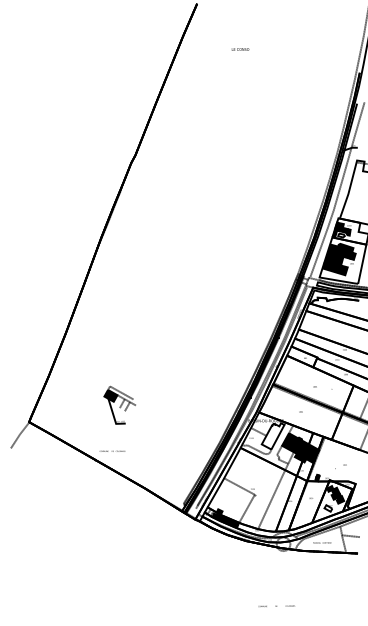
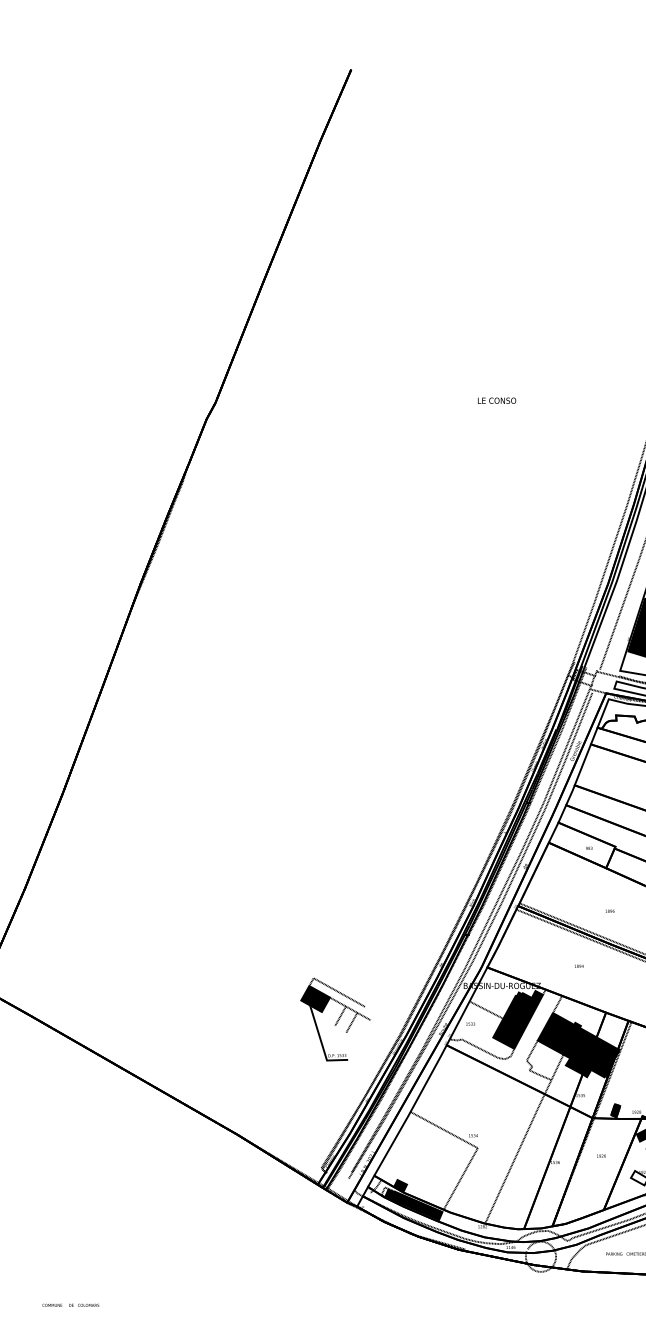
text: (240, 49) -> (496, 400), moved
part: (119, 405) -> (334, 1020), moved
fill: (272, 436) -> (516, 1020), added
text: (112, 450) -> (70, 1303), moved

